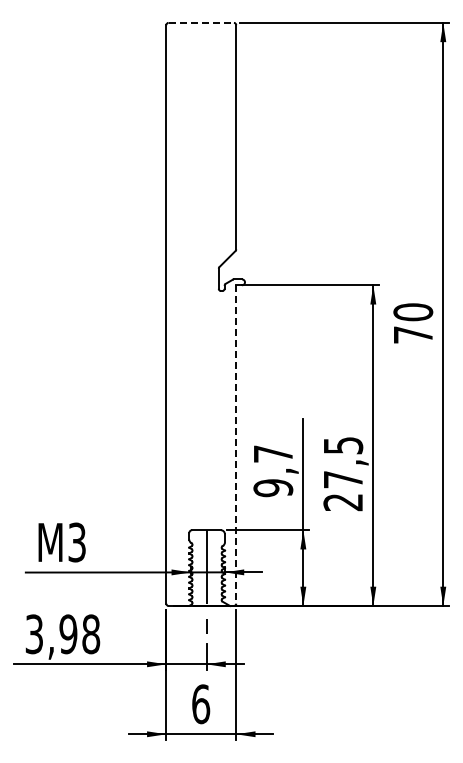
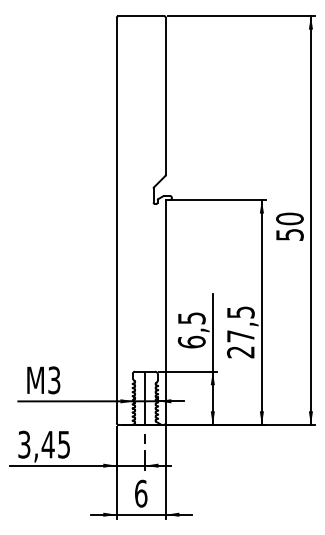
line: (201, 22) -> (141, 15), dashed -> solid
text: (413, 334) -> (290, 234), 70 -> 50
line: (236, 444) -> (166, 311), dashed -> solid
text: (273, 471) -> (191, 330), 9,7 -> 6,5
text: (79, 634) -> (55, 444), 3,98 -> 3,45

